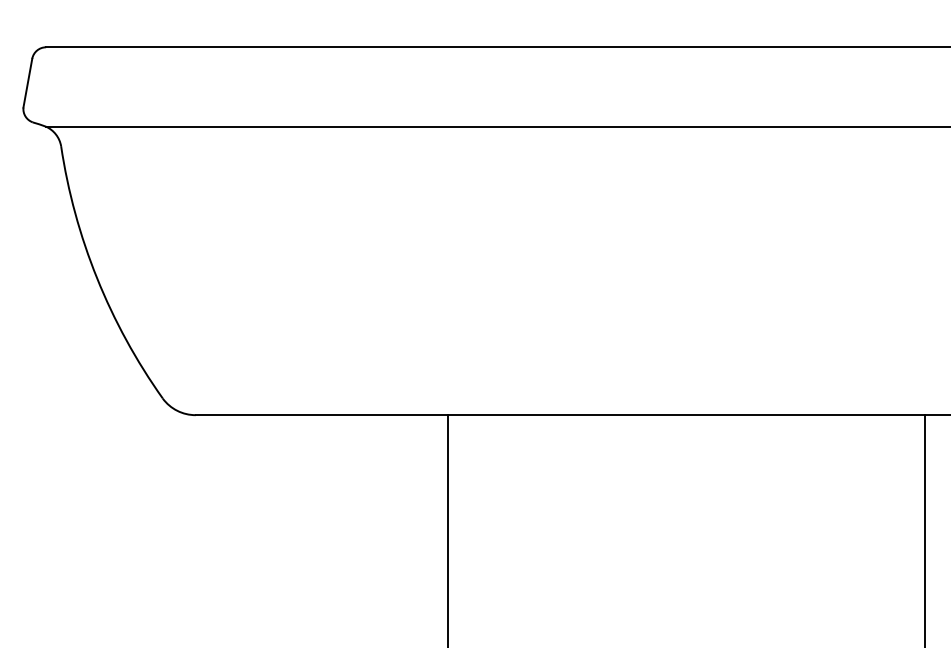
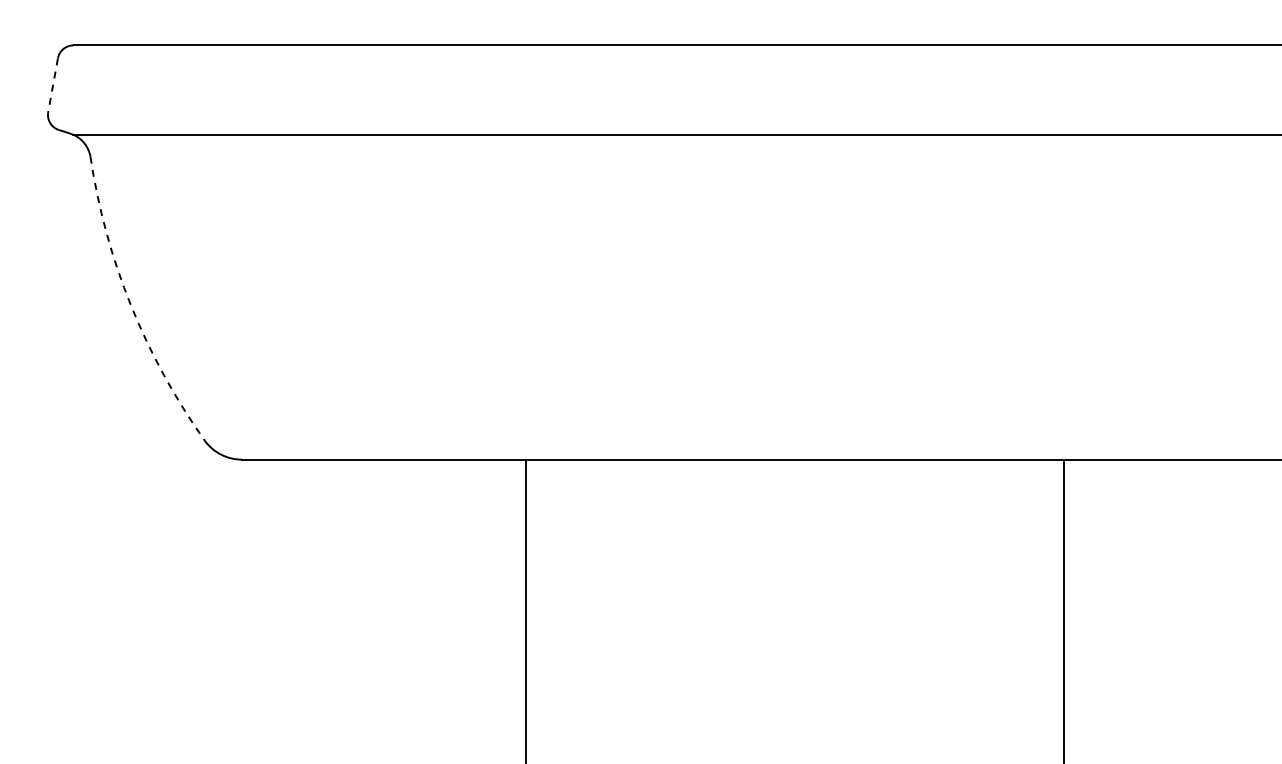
line: (27, 82) -> (52, 85), solid -> dashed
arc: (97, 278) -> (131, 305), solid -> dashed

